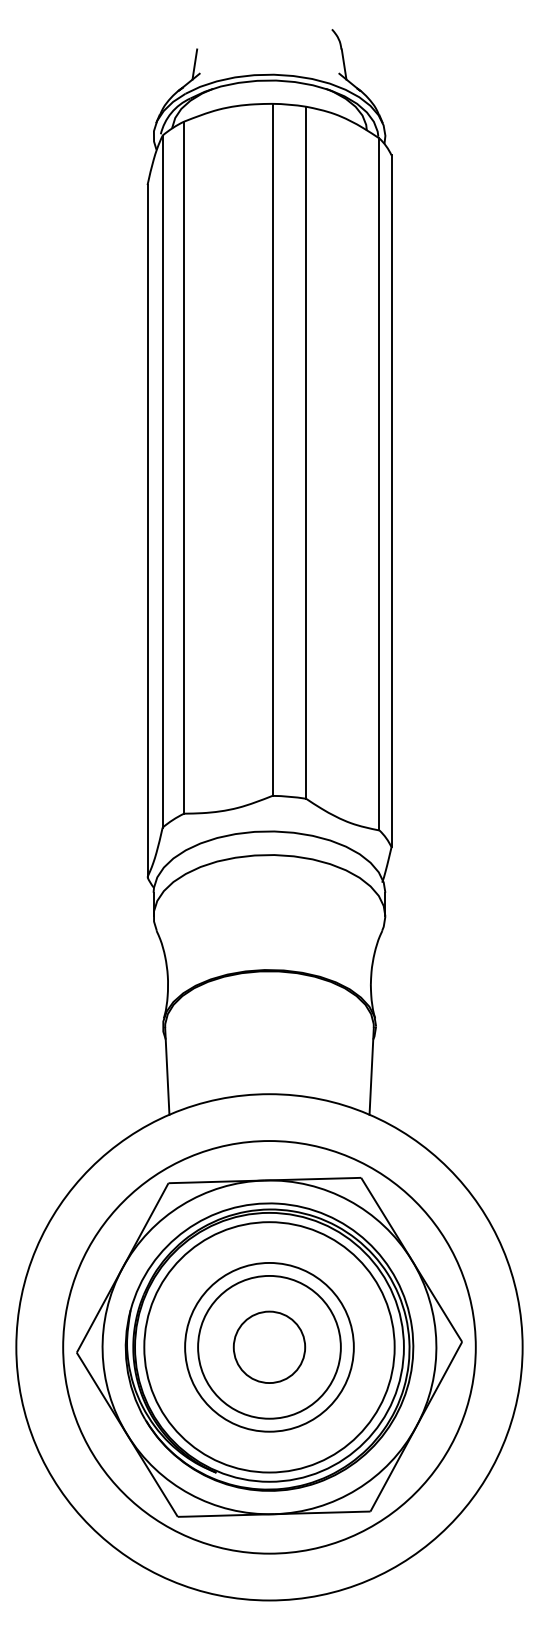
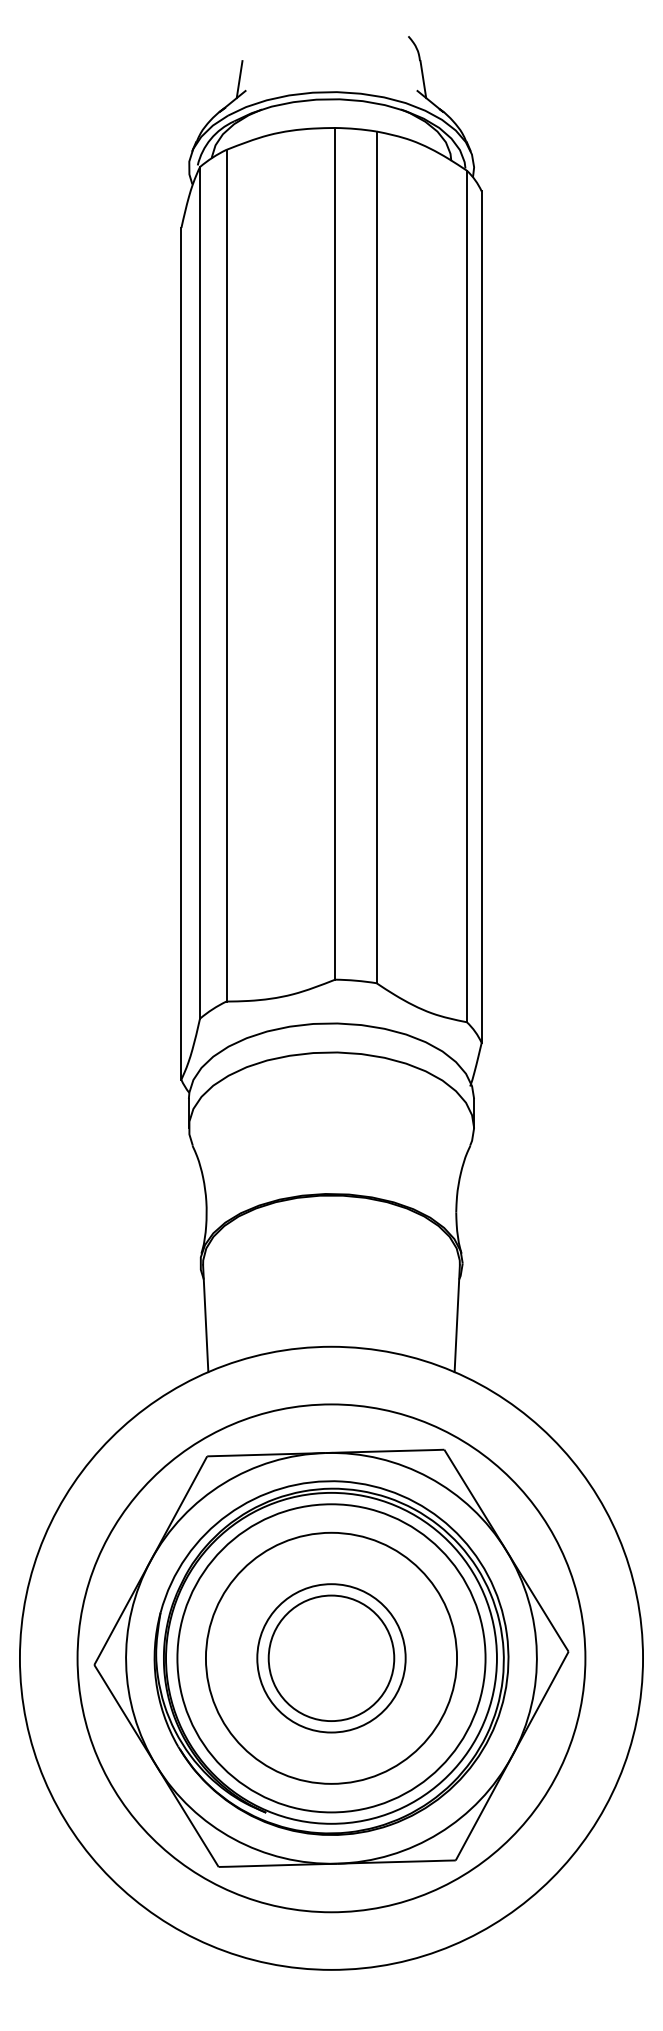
circle: (269, 1347) -> (331, 1658), size x0.71
circle: (269, 1347) -> (331, 1658), size x1.43
circle: (269, 1347) -> (331, 1658), size x1.43

